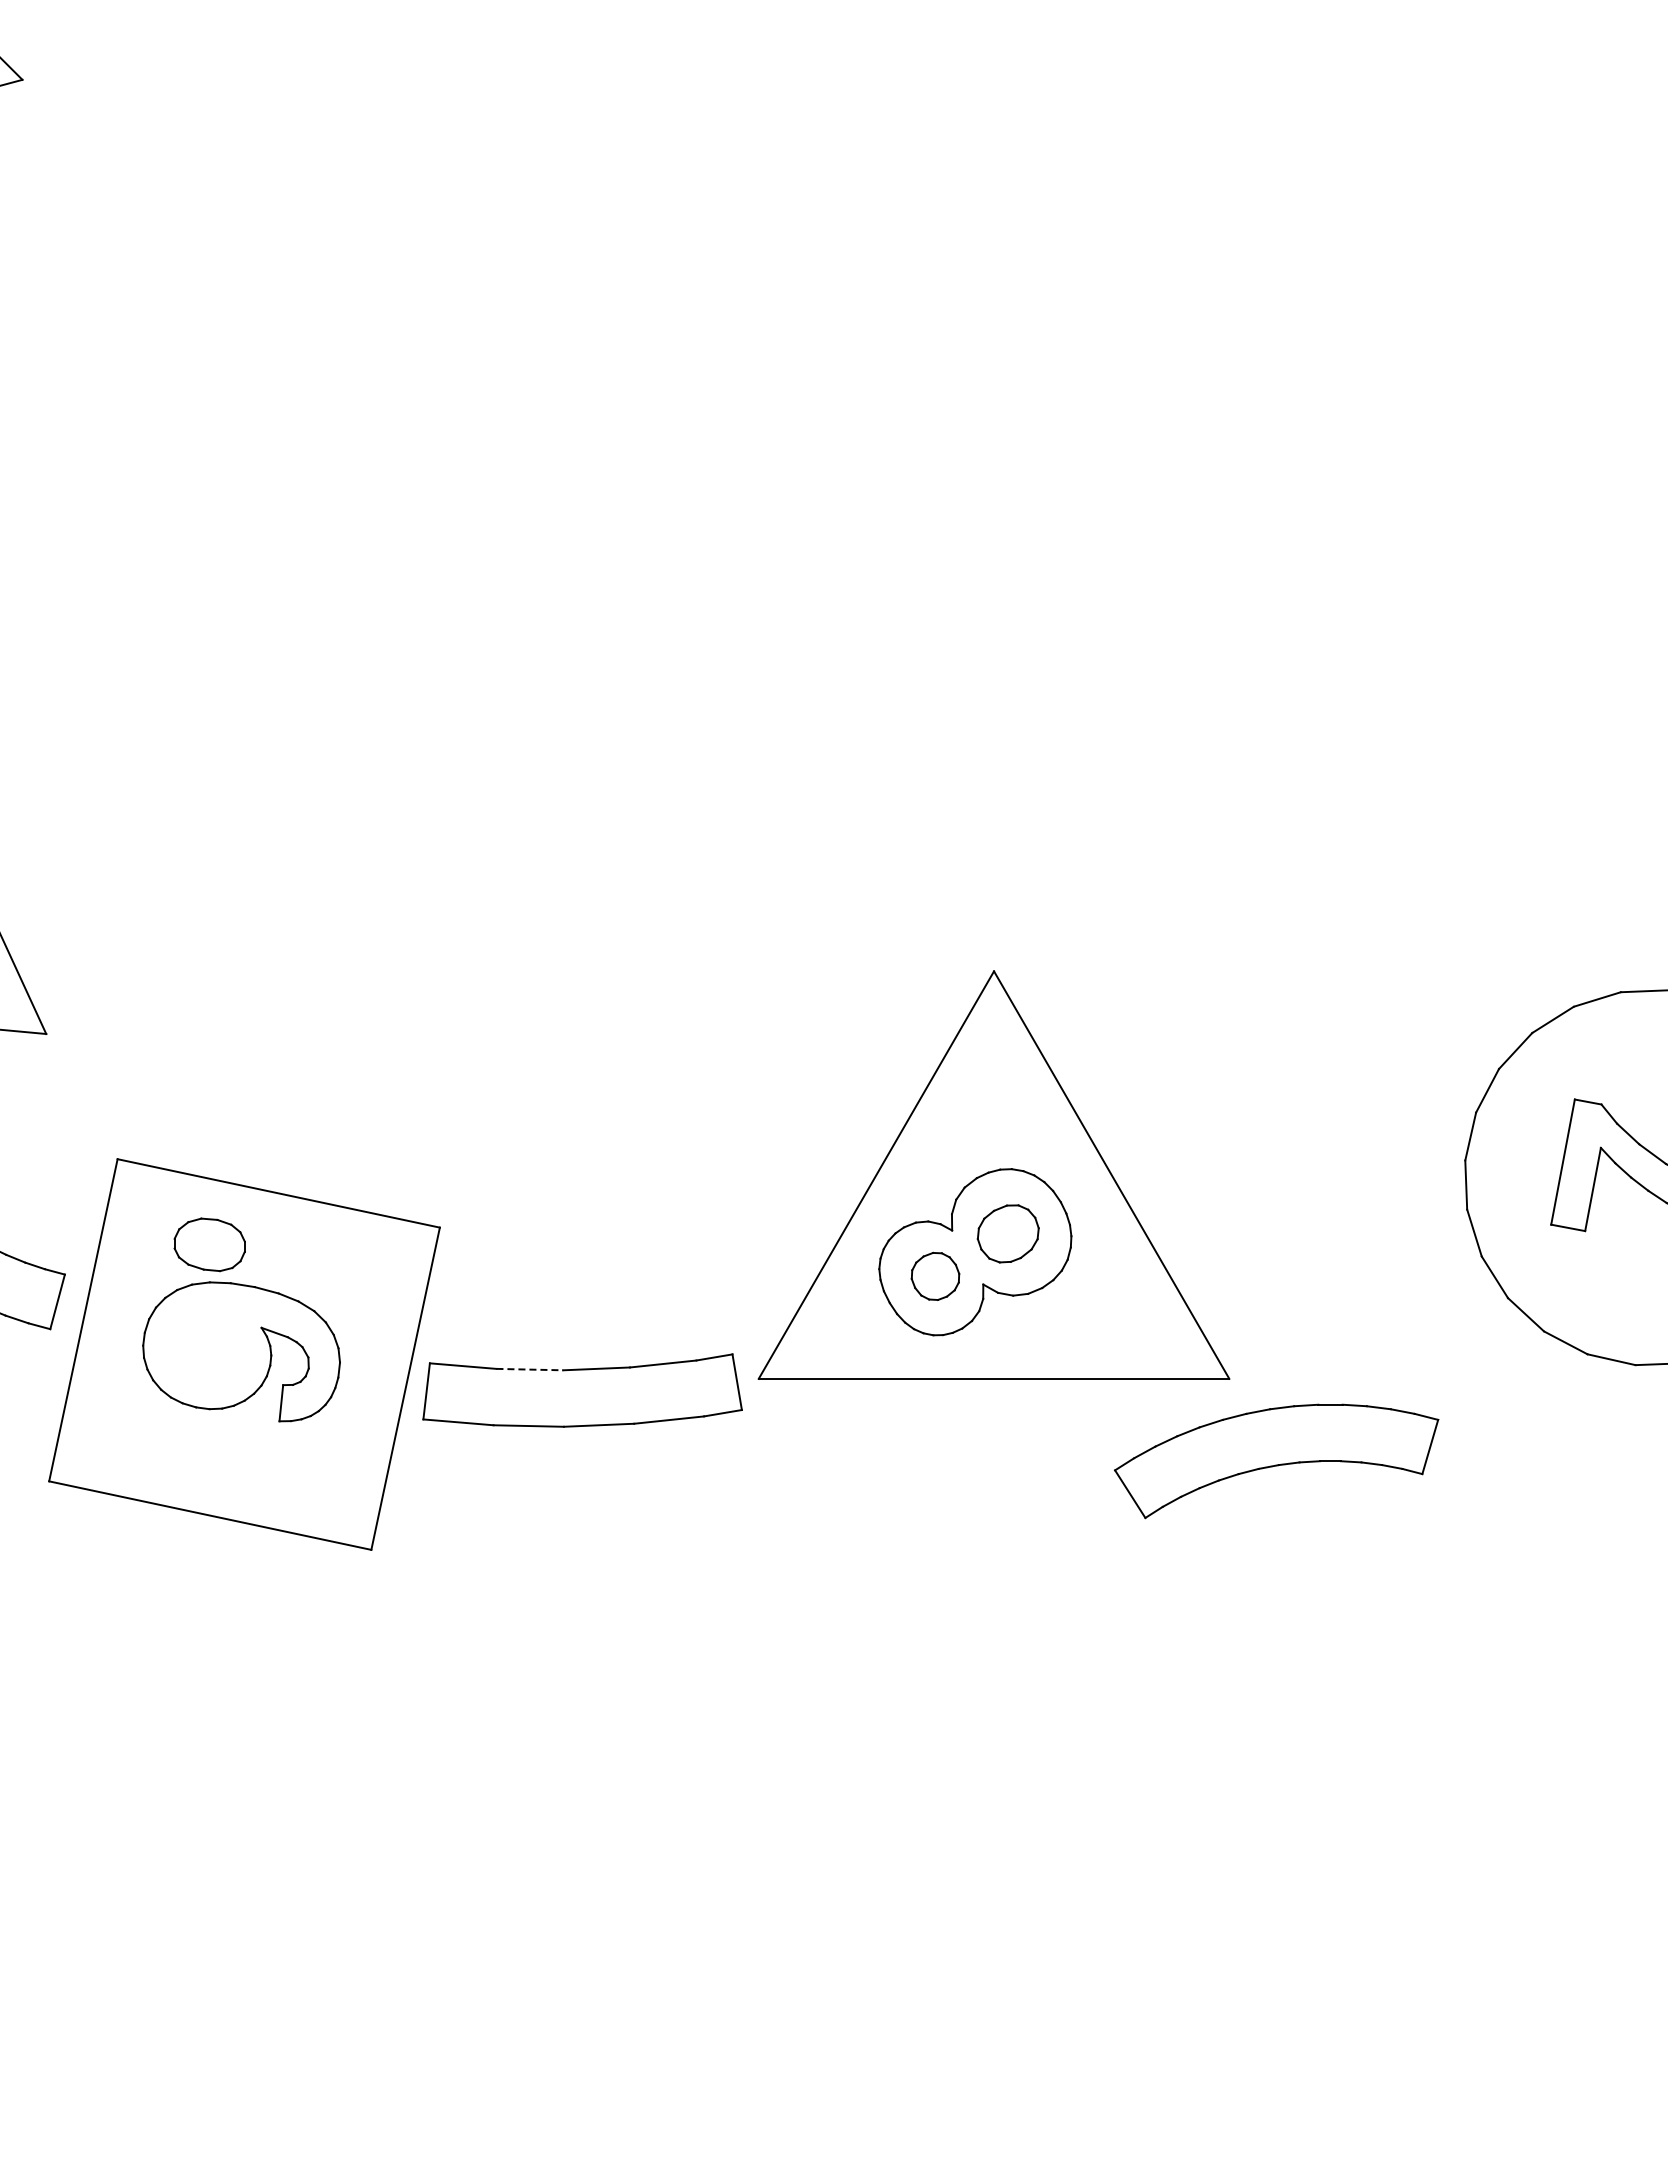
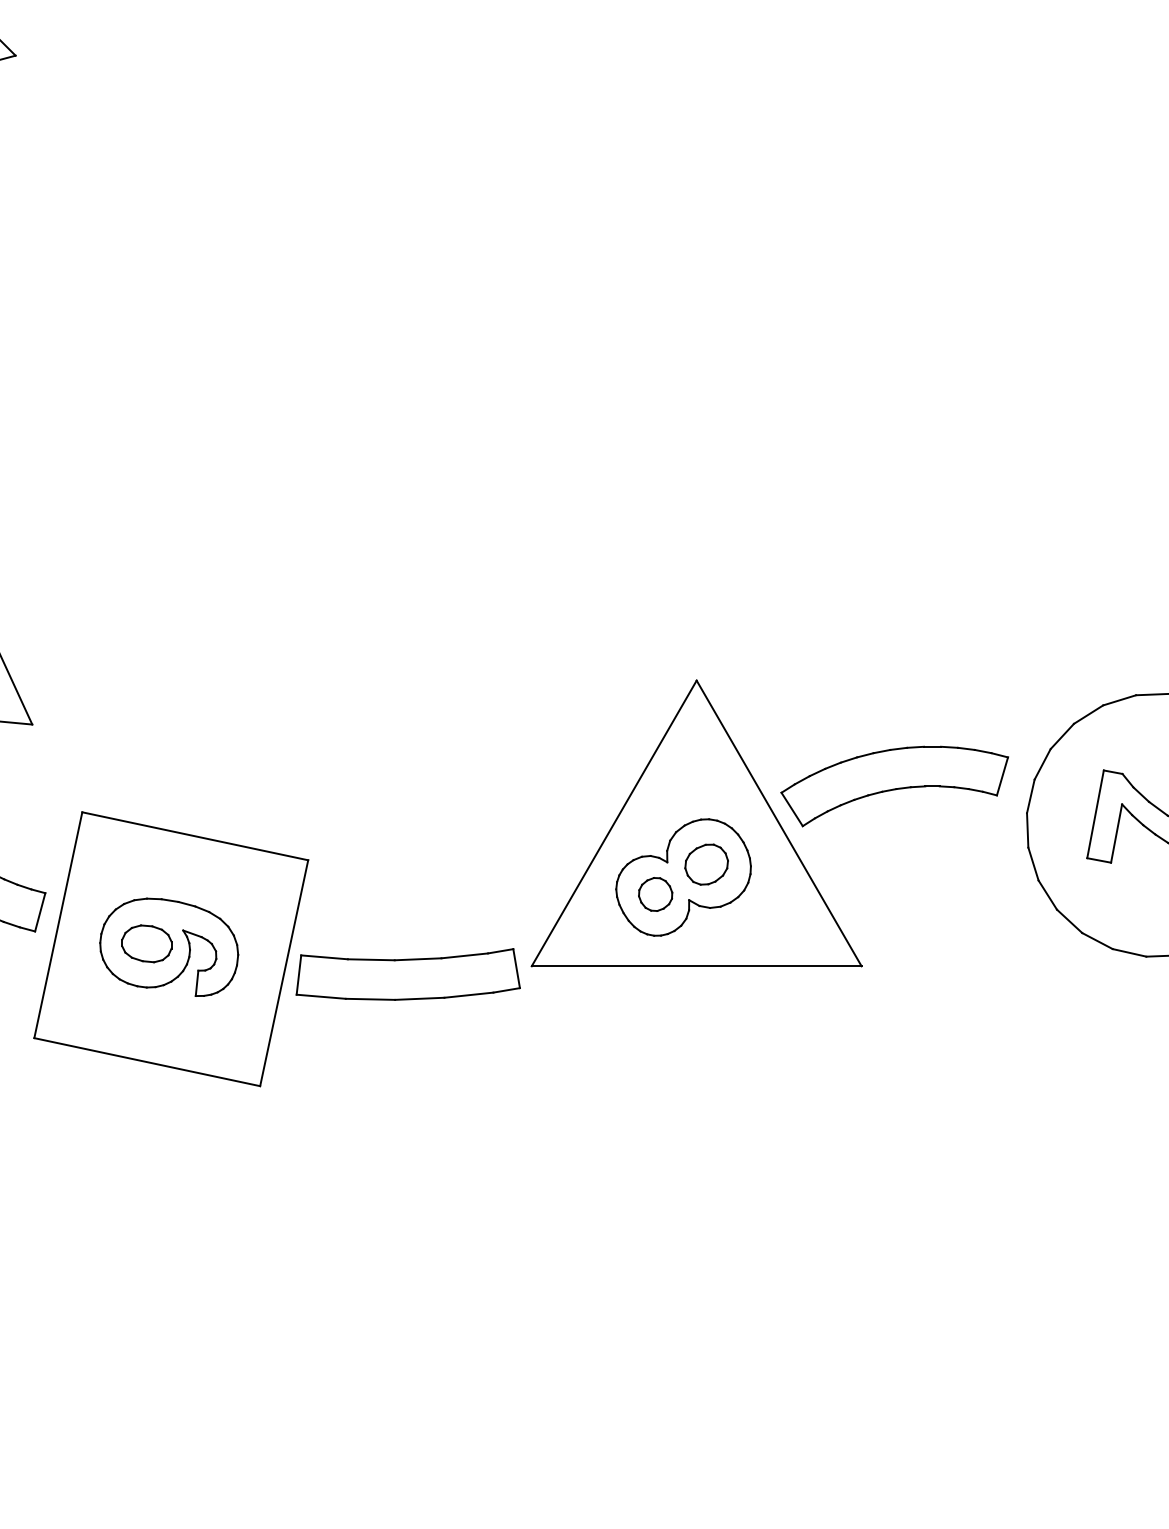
part: (209, 1244) -> (146, 943), moved
line: (530, 1369) -> (371, 959), dashed -> solid
part: (1276, 1461) -> (894, 786), moved

